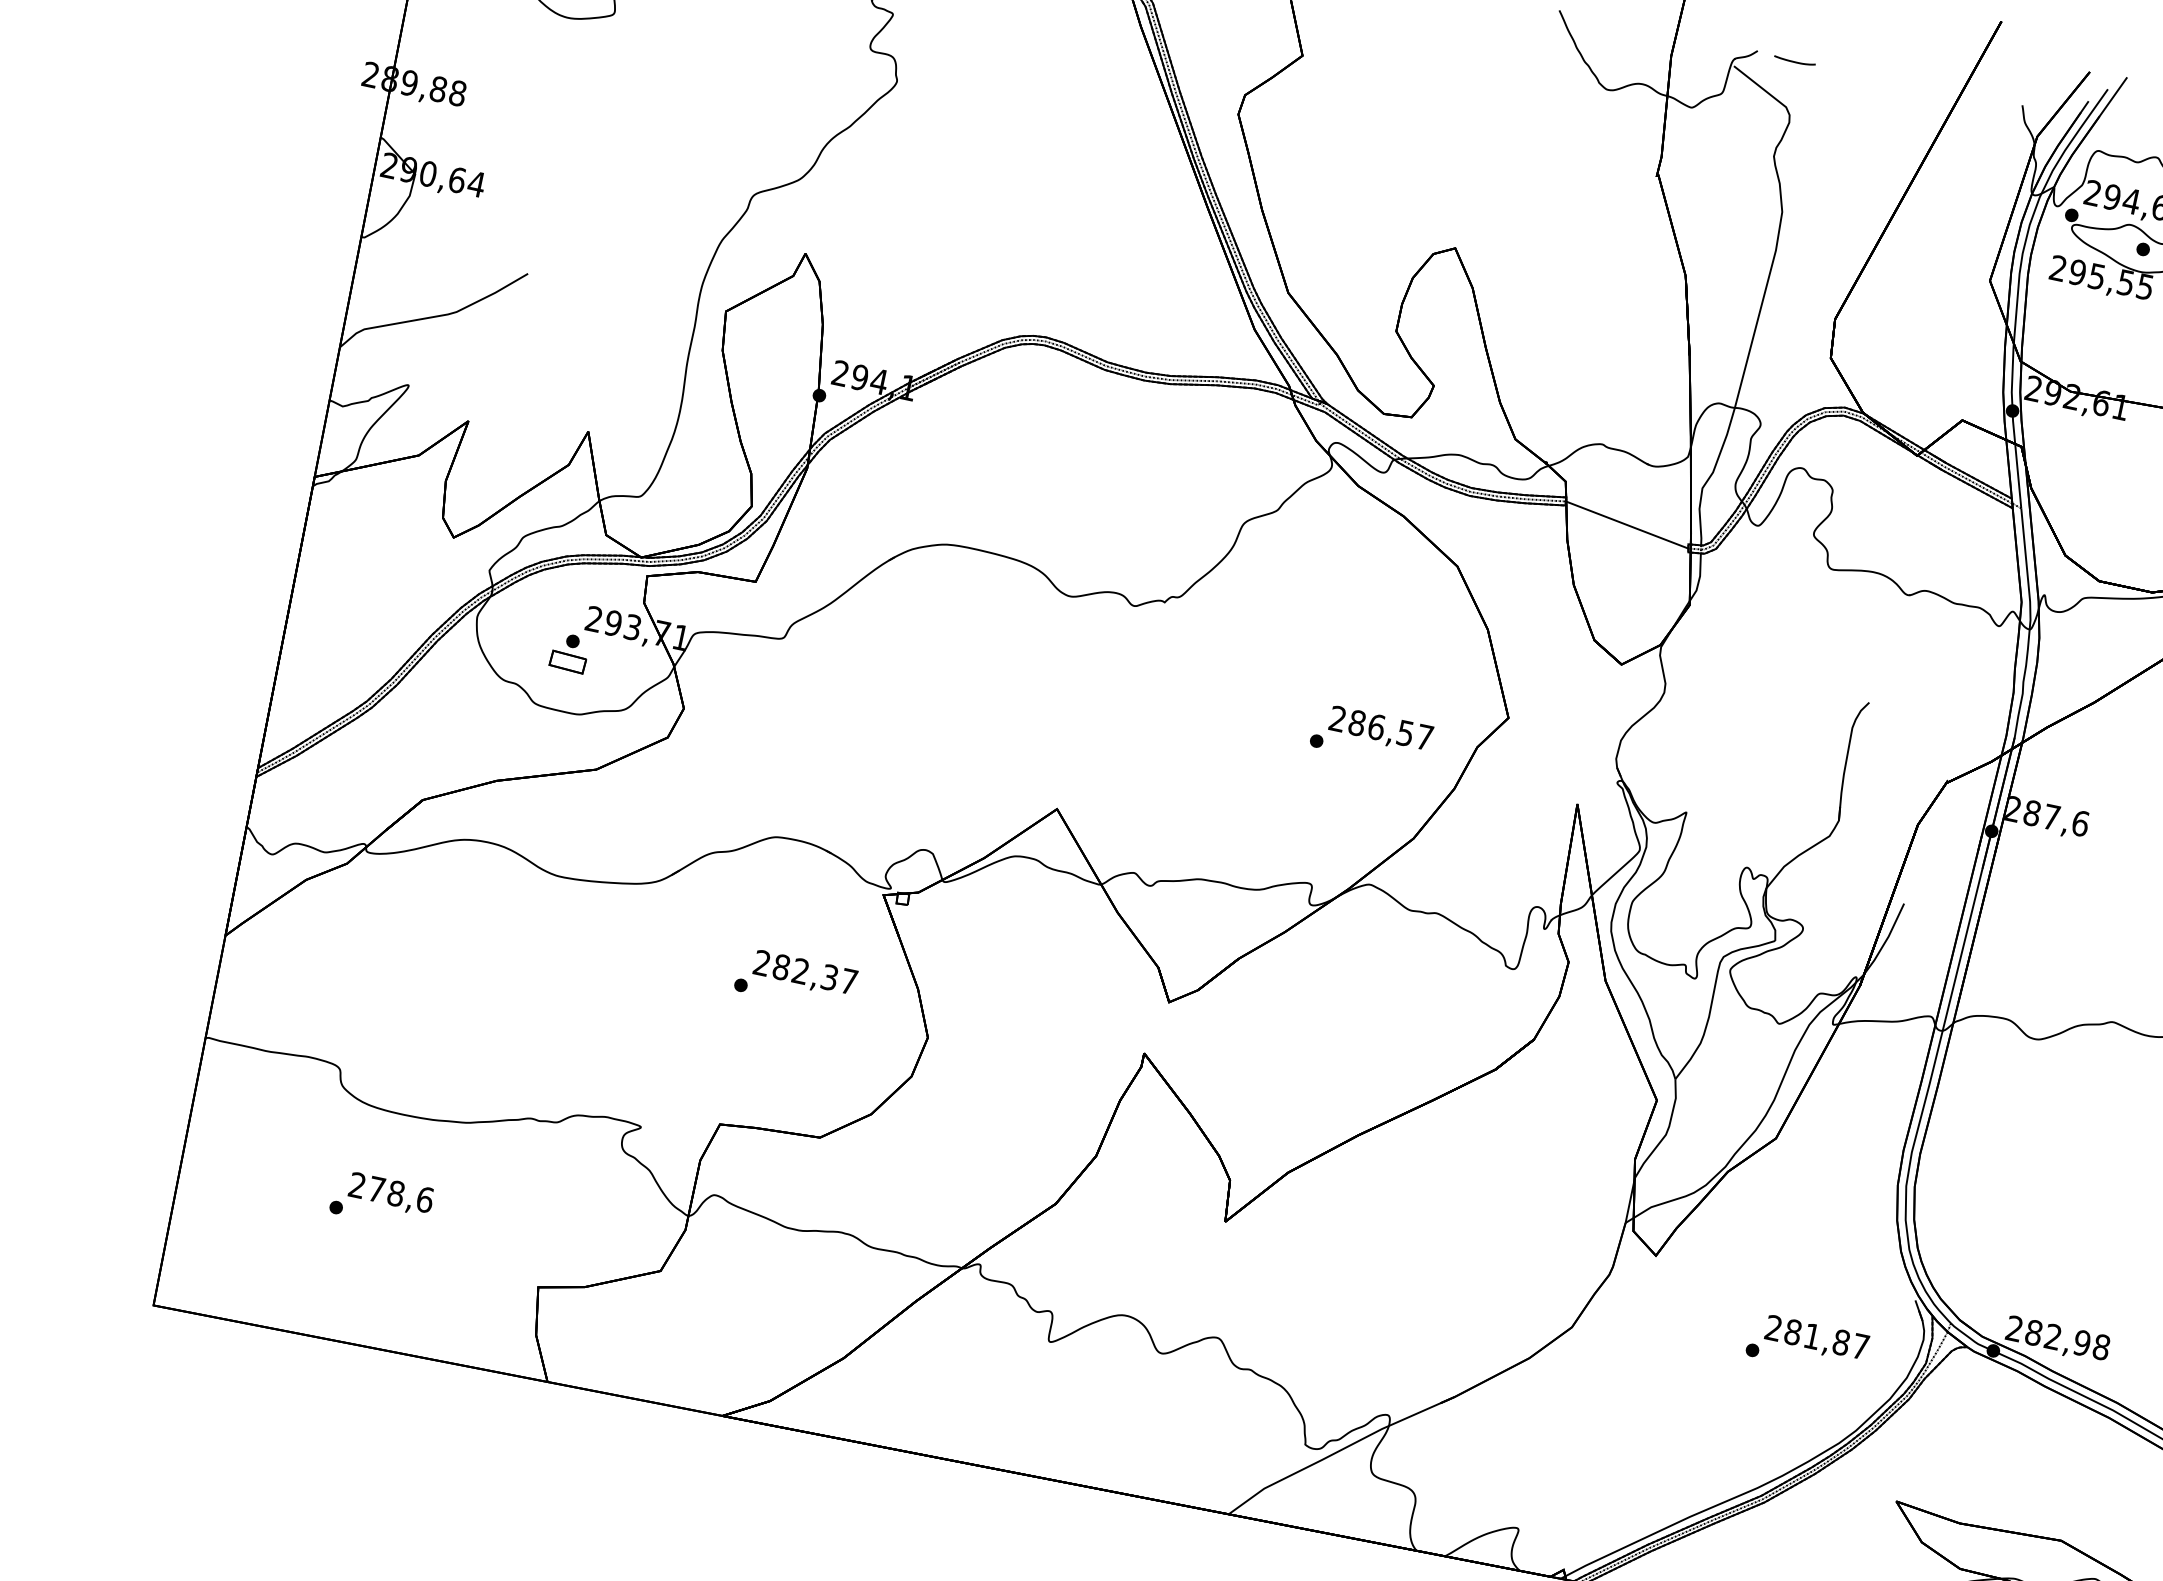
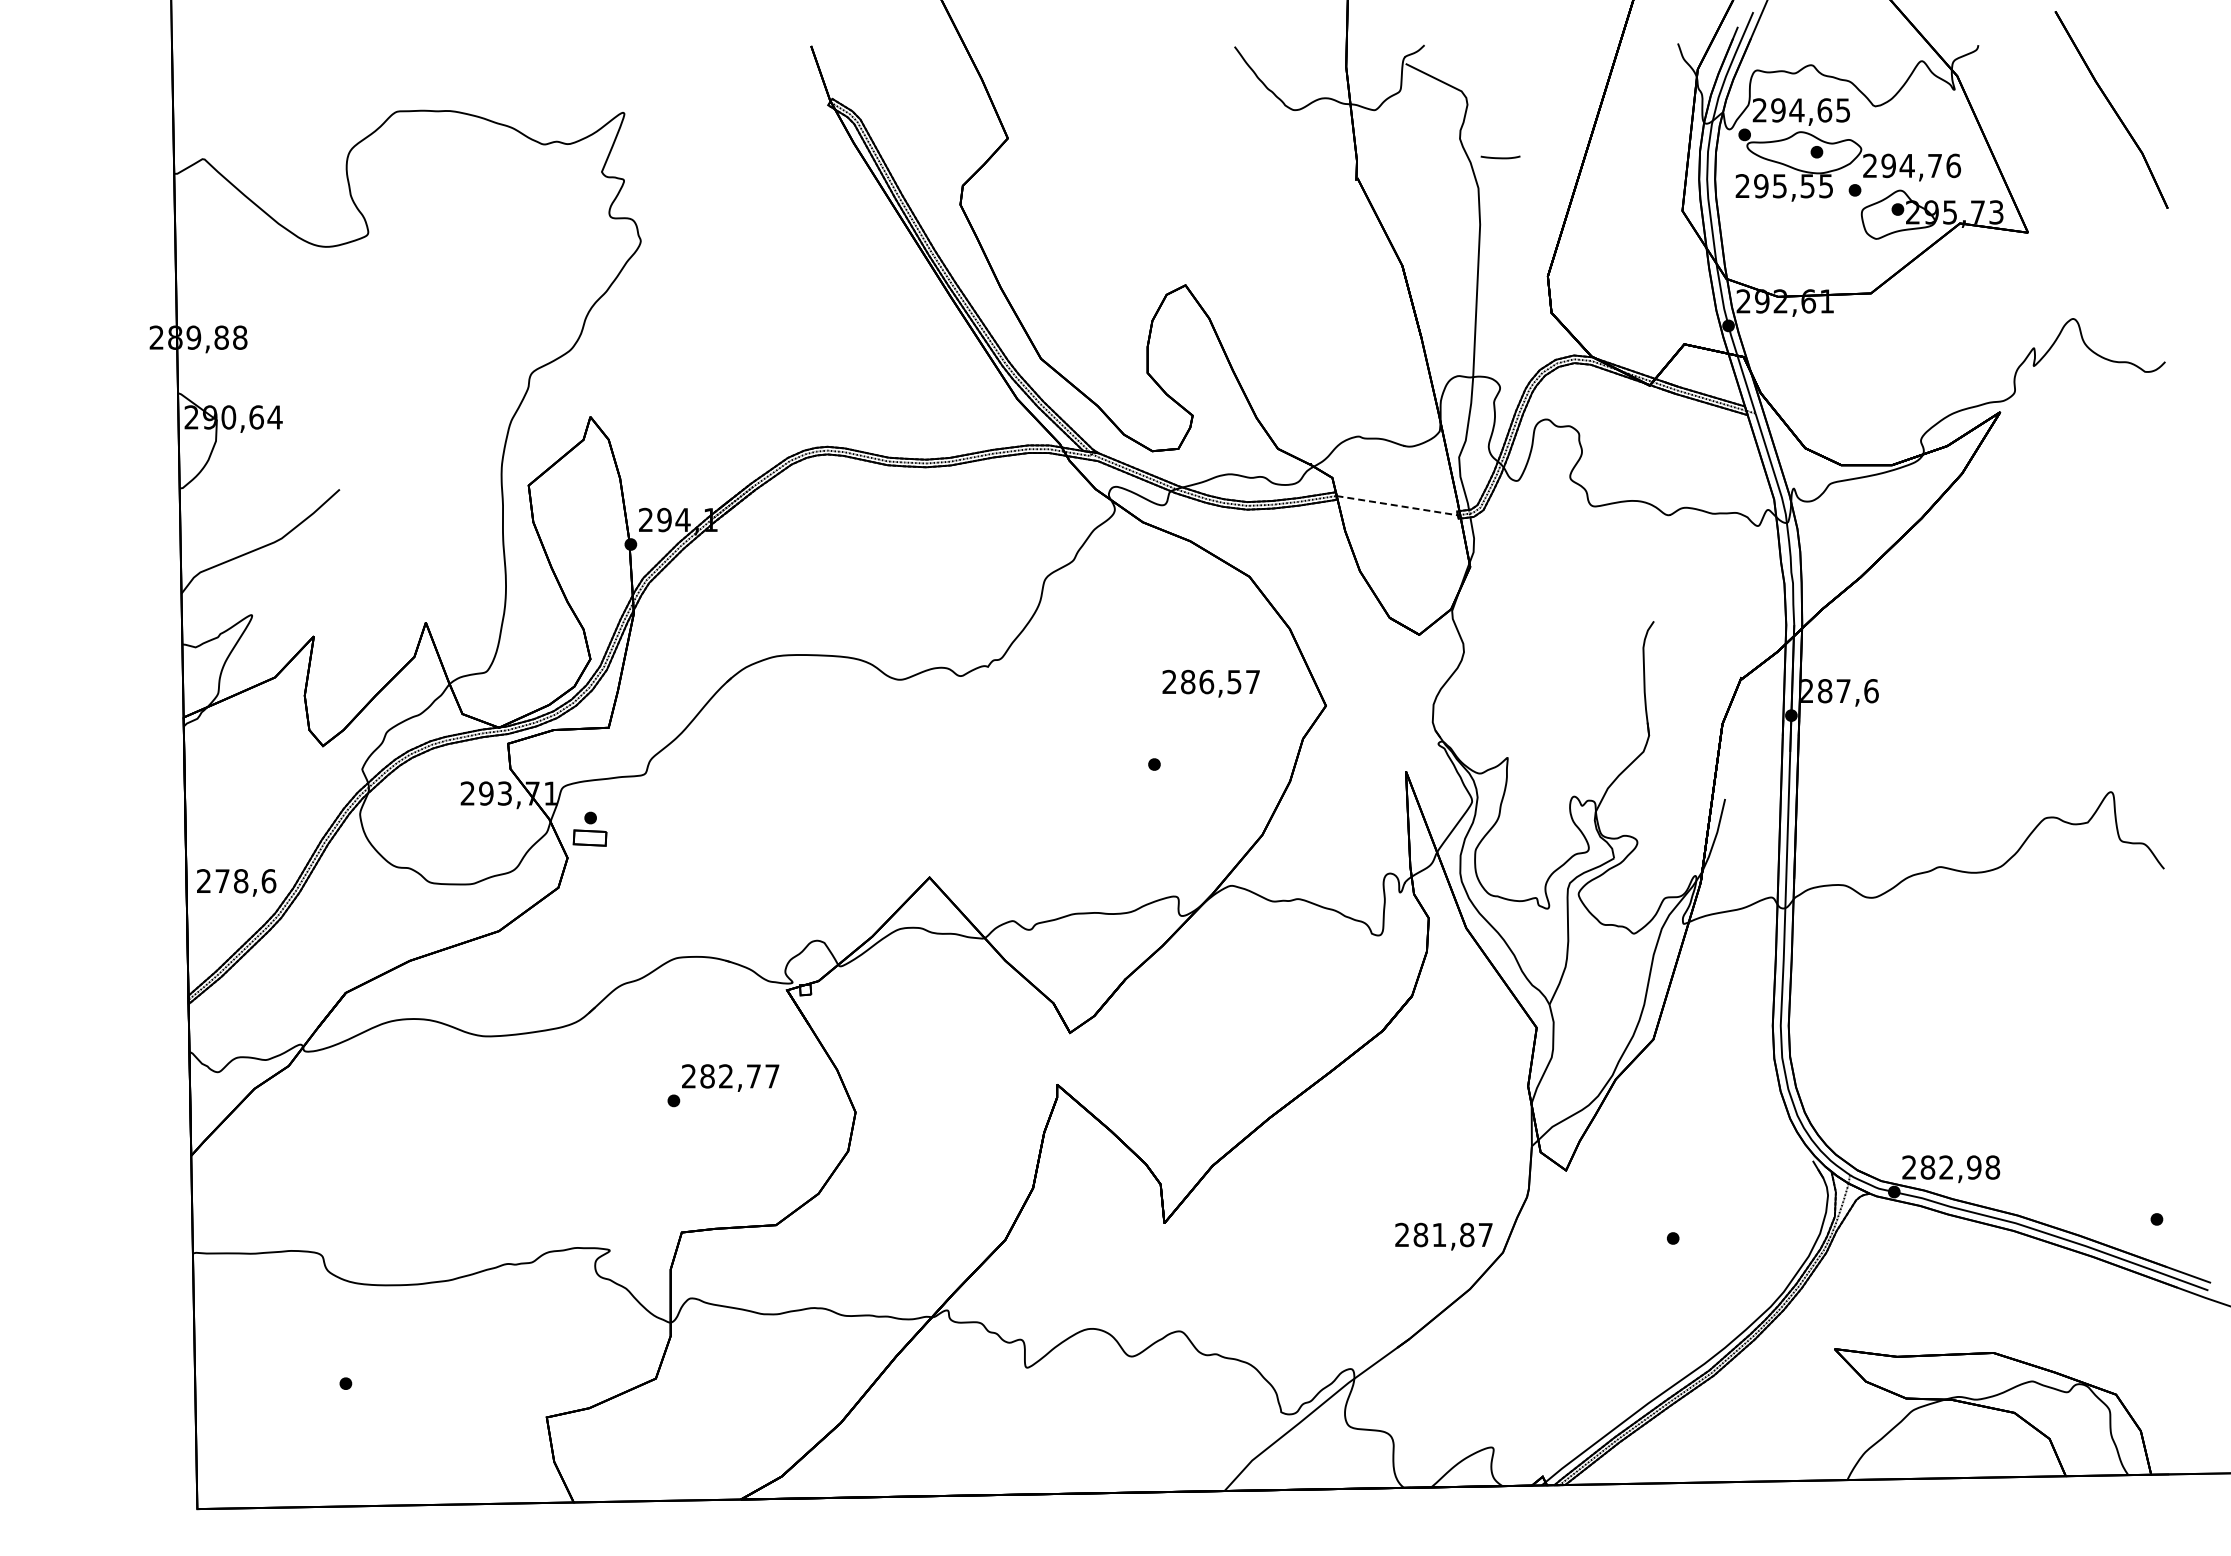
curve: (1794, 61) -> (1500, 157), moved
line: (1627, 524) -> (1397, 505), solid -> dashed
part: (569, 652) -> (589, 828), moved
text: (1380, 729) -> (1210, 683), moved
text: (829, 977) -> (753, 1076), 282,37 -> 282,77
text: (391, 1193) -> (236, 882), moved
text: (1816, 1338) -> (1443, 1236), moved

